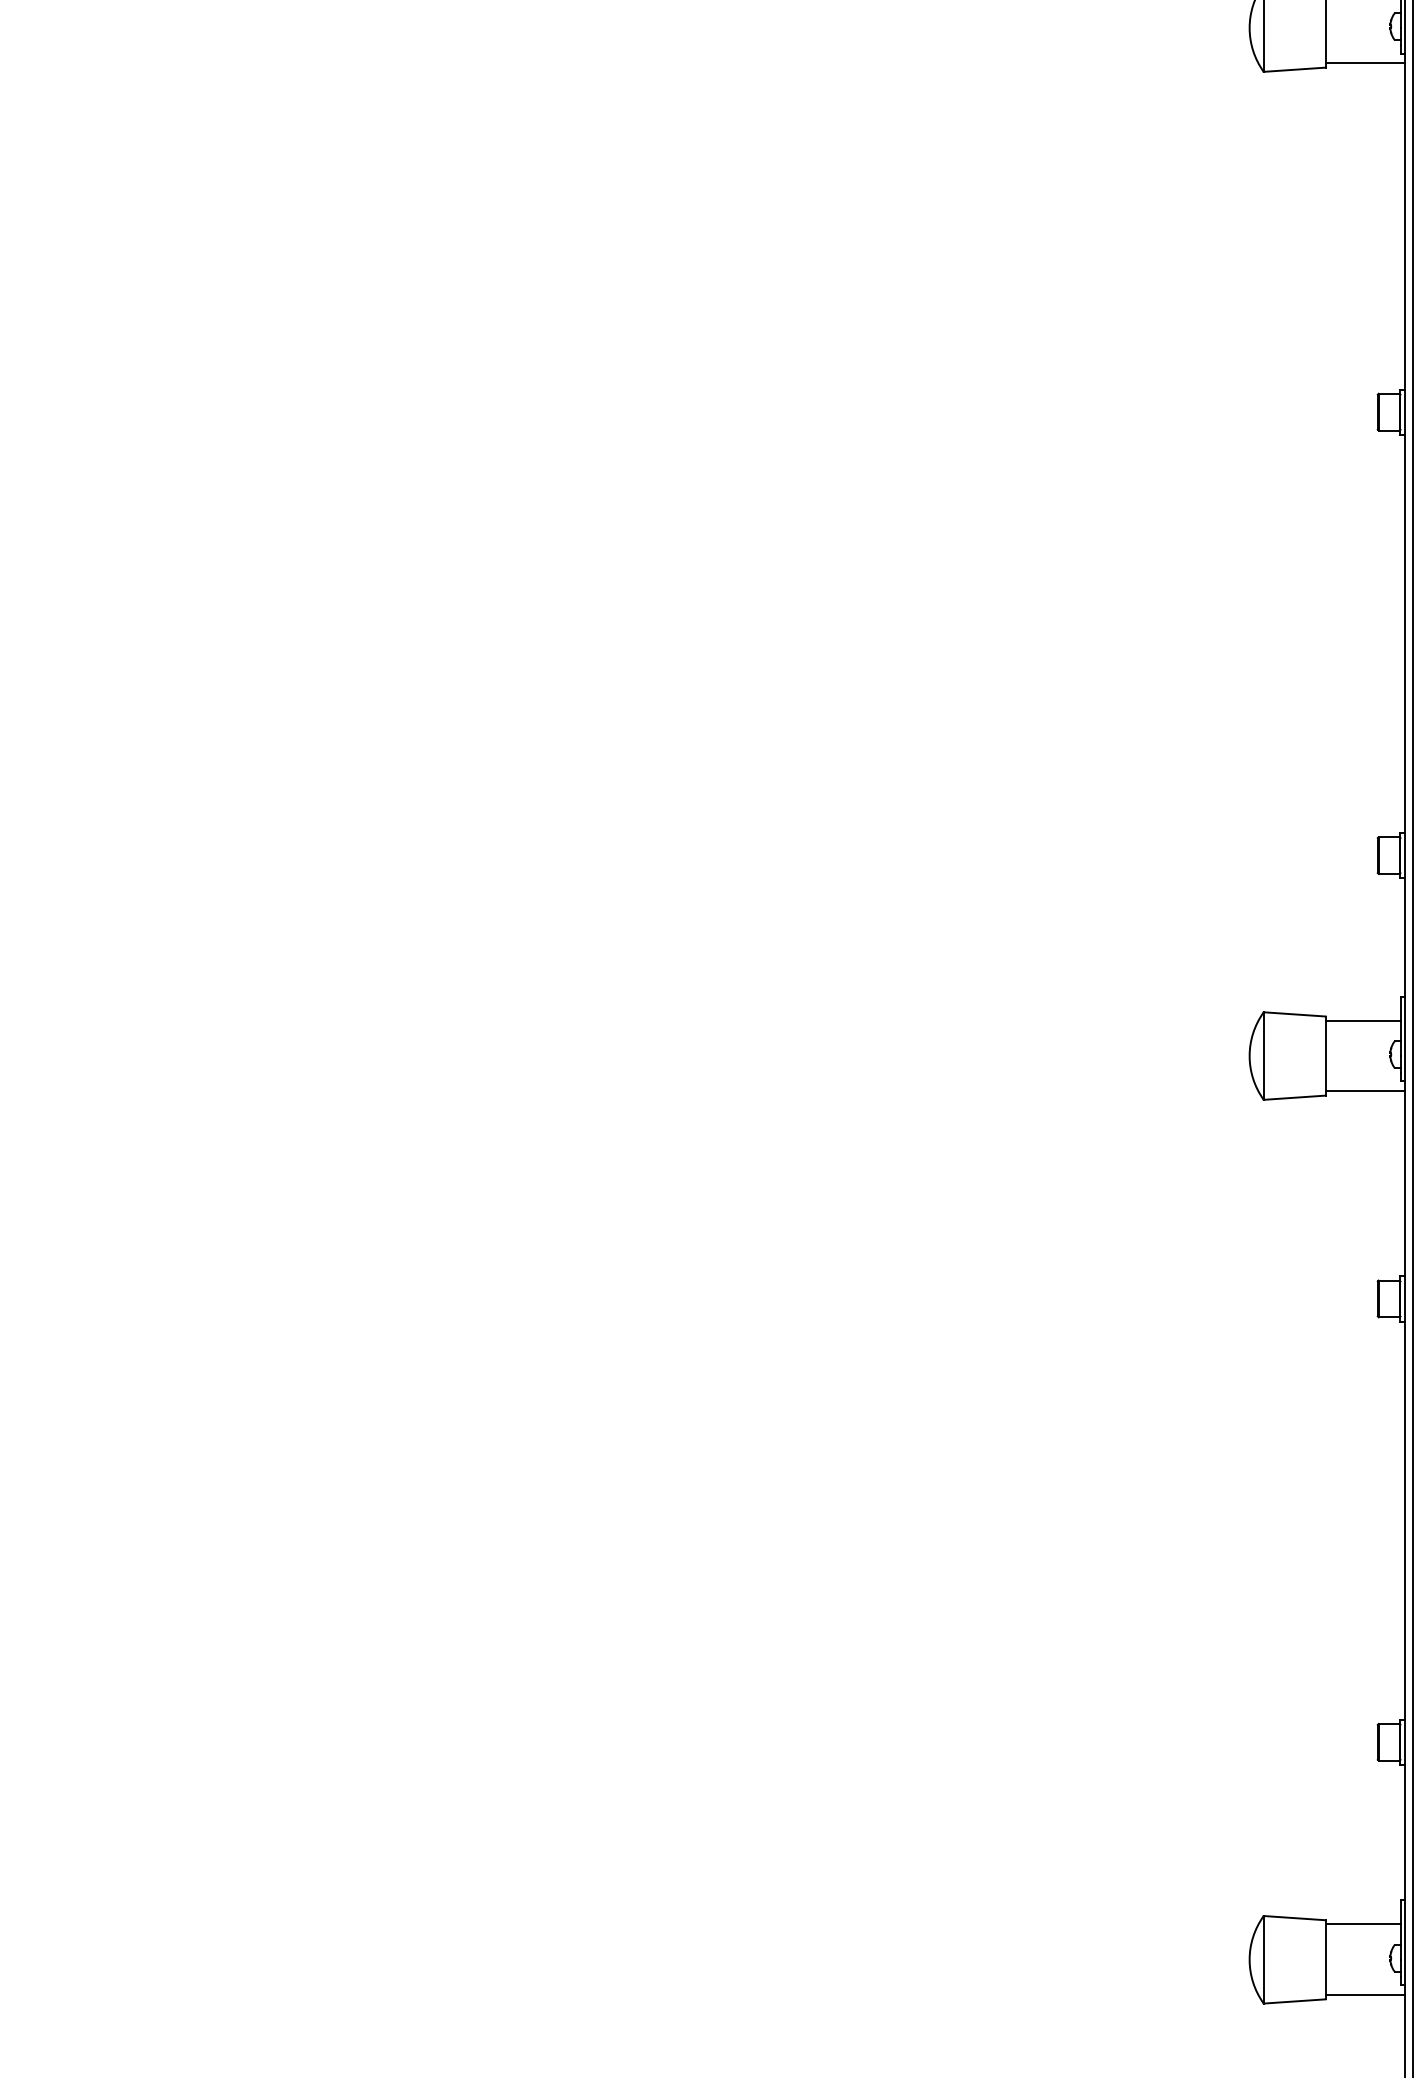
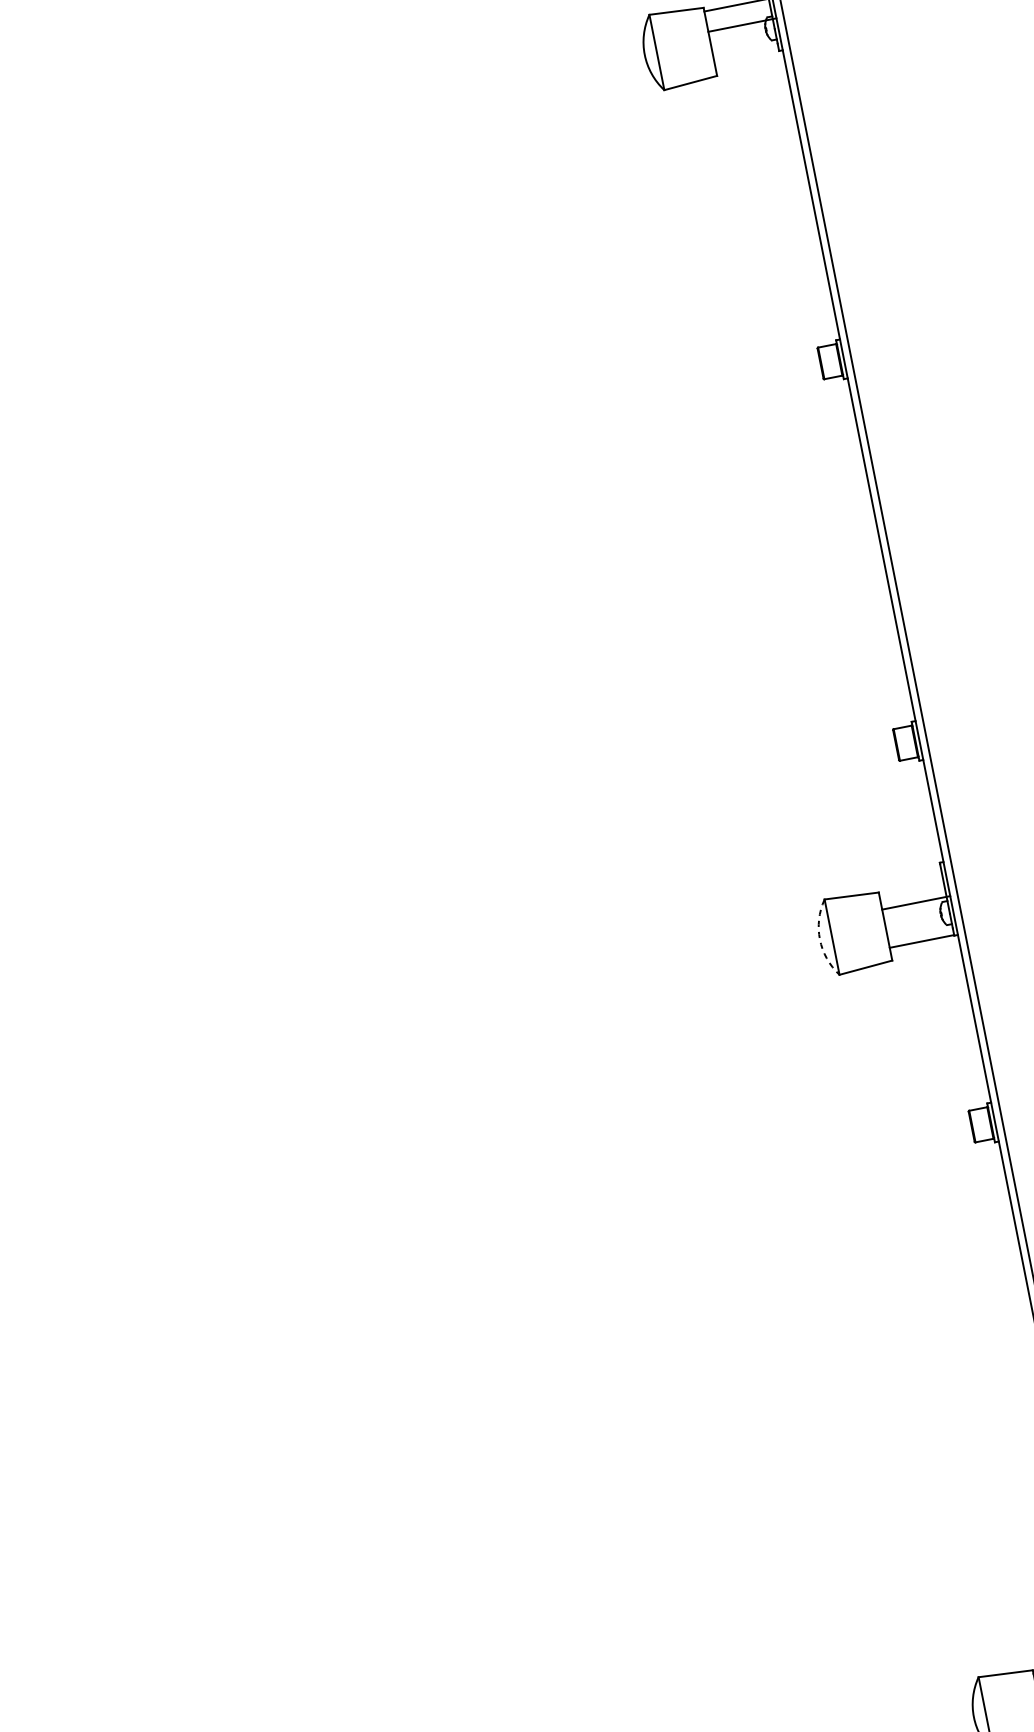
line: (1364, 63) -> (741, 25), moved
line: (1362, 1020) -> (921, 941), moved
arc: (1249, 1056) -> (819, 939), solid -> dashed
line: (1364, 1091) -> (915, 903), moved

